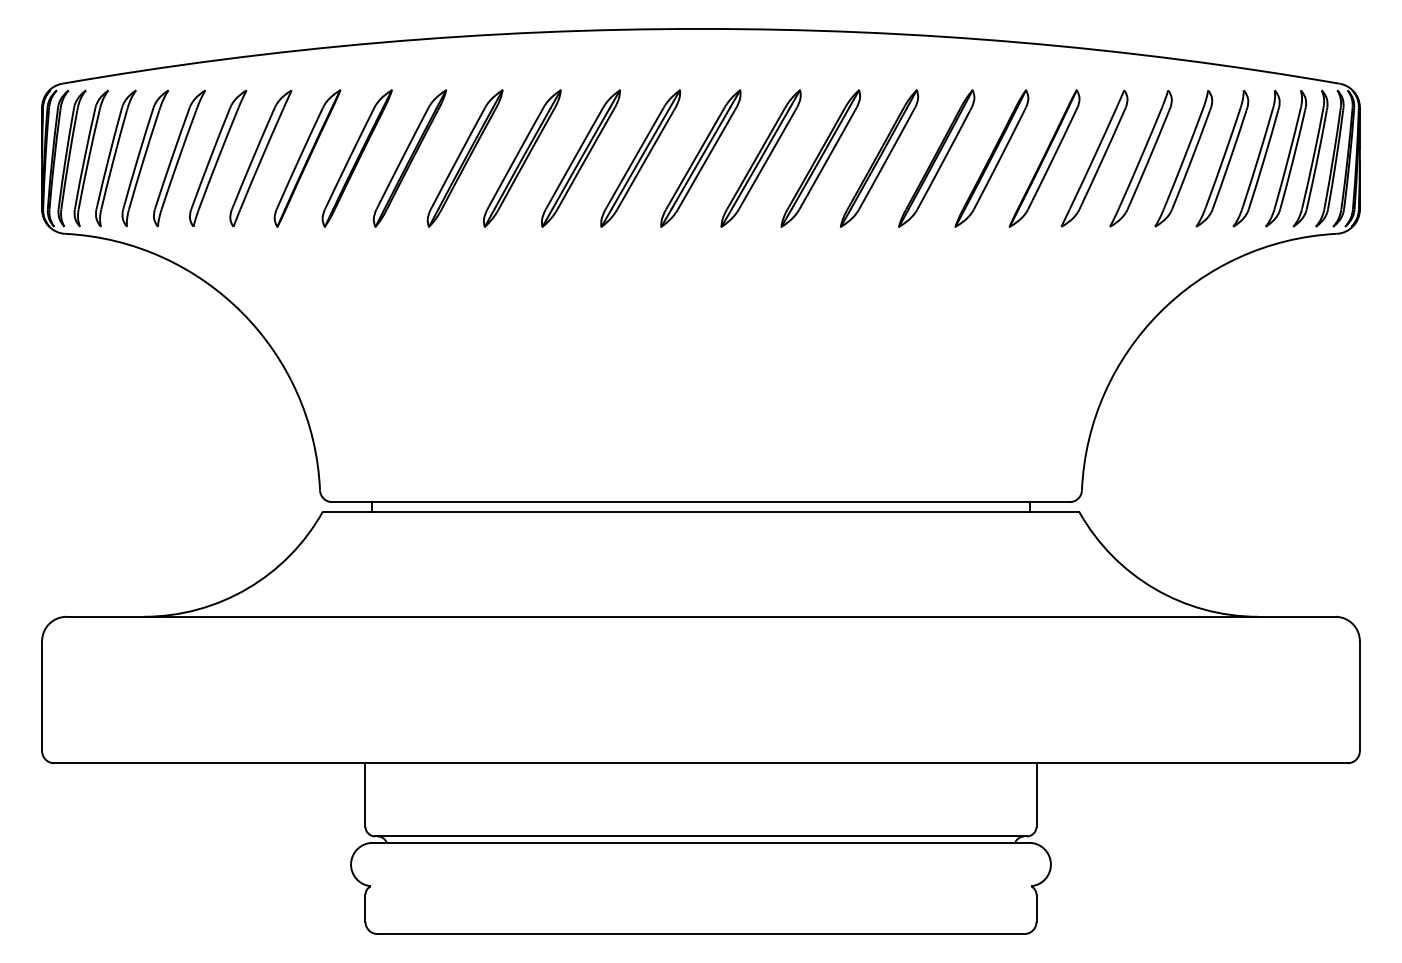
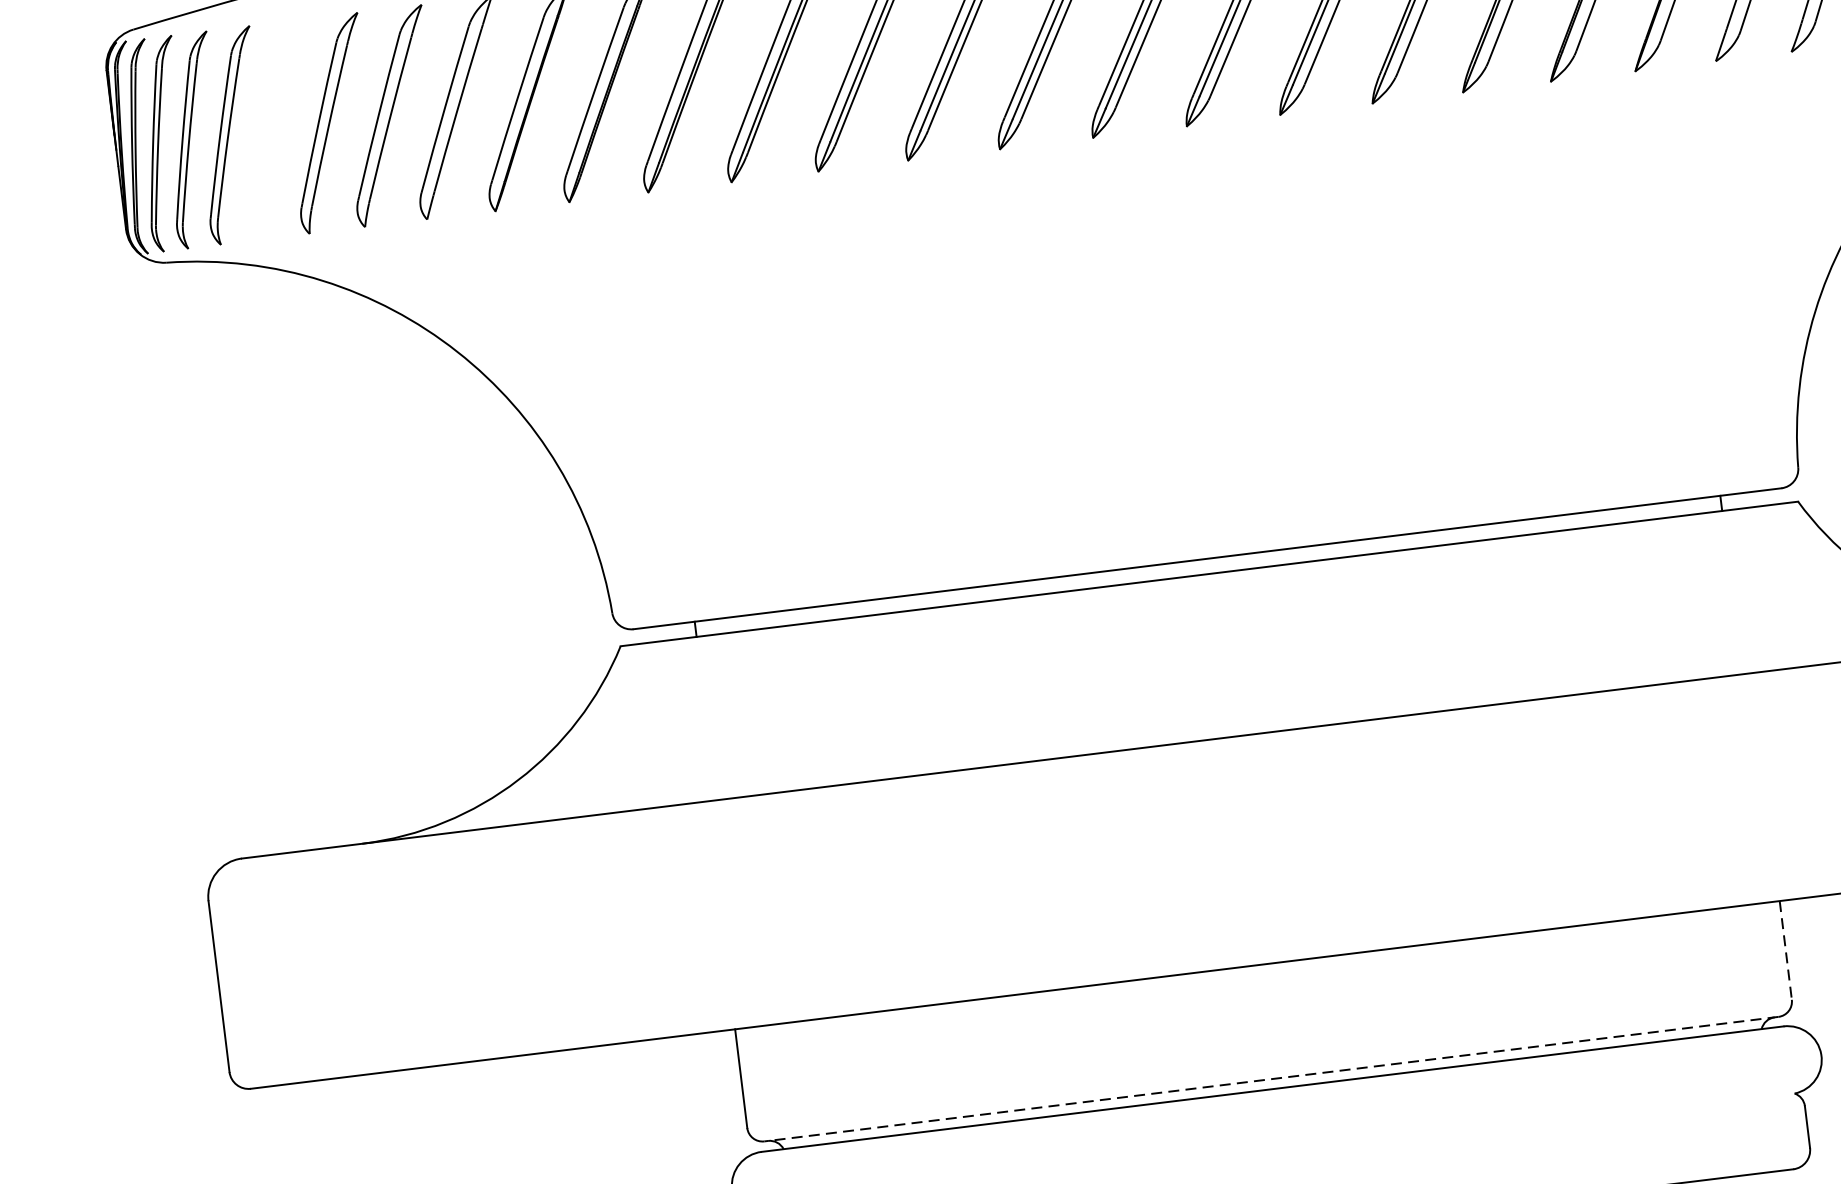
part: (144, 158) -> (275, 130), removed
line: (1036, 794) -> (1785, 949), solid -> dashed
line: (700, 836) -> (1270, 1079), solid -> dashed

